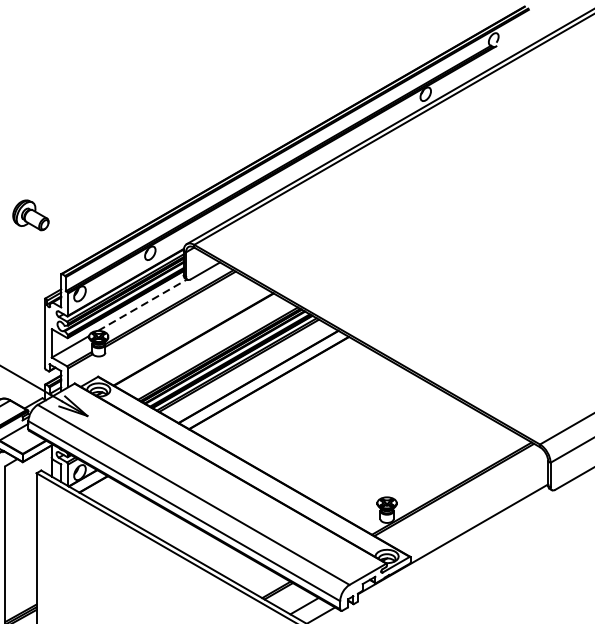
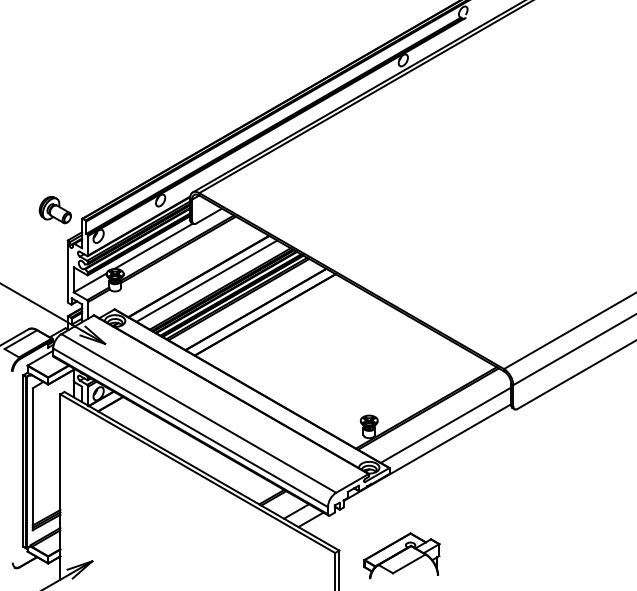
part: (29, 215) -> (54, 210), moved
line: (143, 305) -> (154, 246), dashed -> solid
line: (202, 344) -> (206, 280), added
line: (473, 507) -> (445, 424), added

